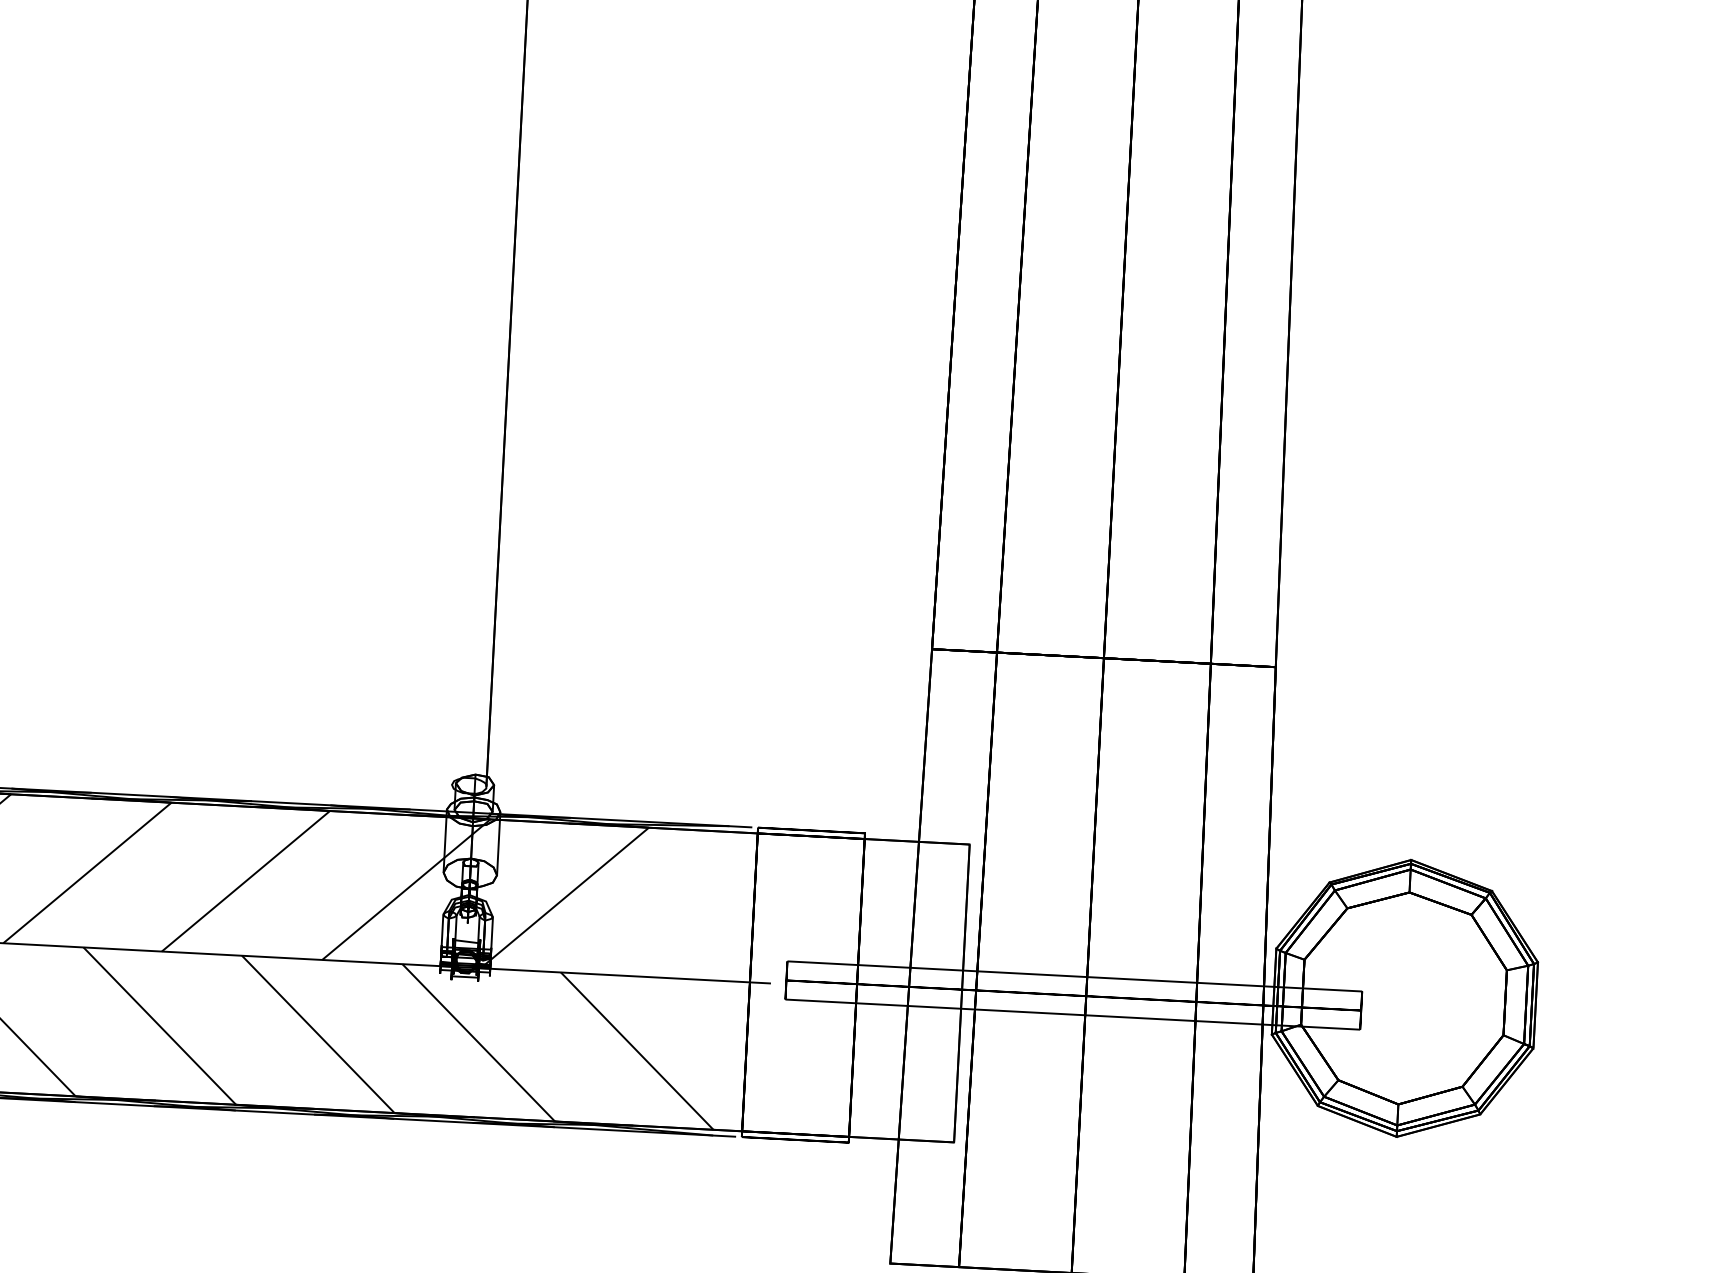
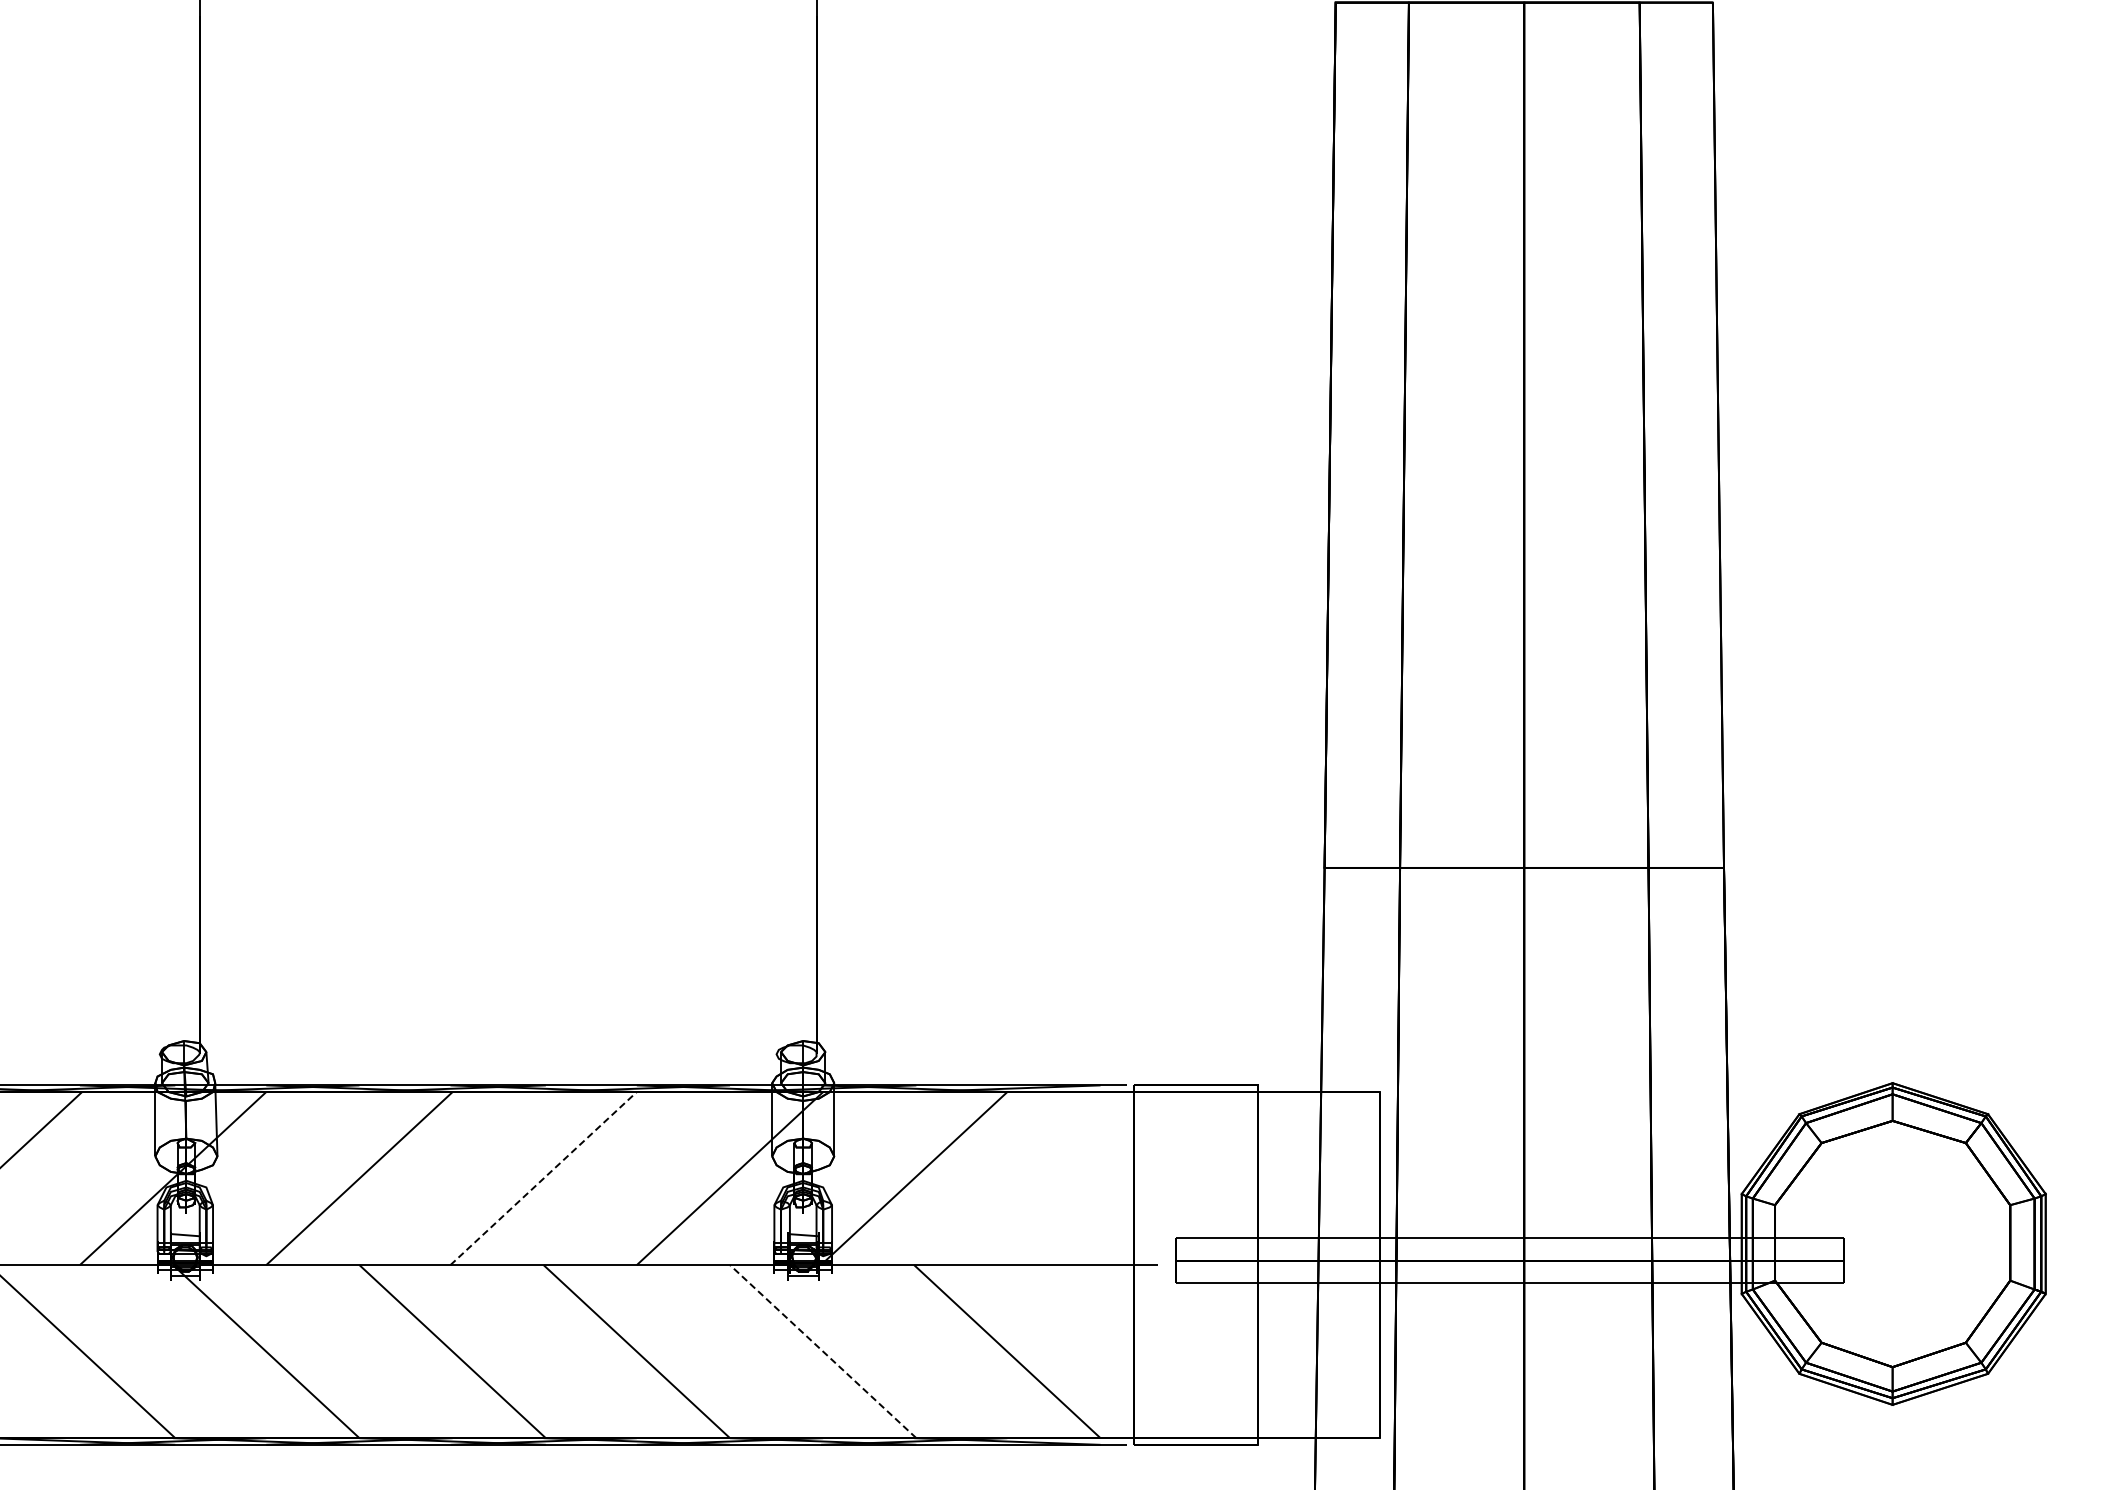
line: (246, 881) -> (544, 1178), solid -> dashed
line: (478, 1042) -> (822, 1351), solid -> dashed

